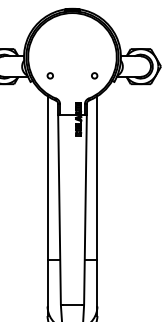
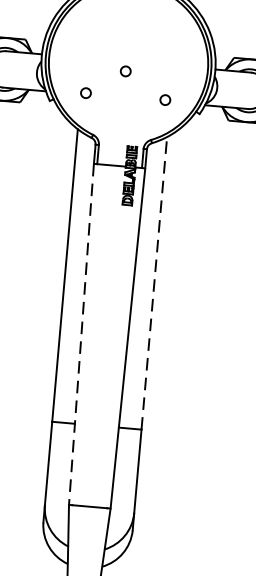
circle: (70, 61) -> (124, 70), added
line: (97, 177) -> (154, 282), solid -> dashed
line: (59, 209) -> (81, 333), solid -> dashed

